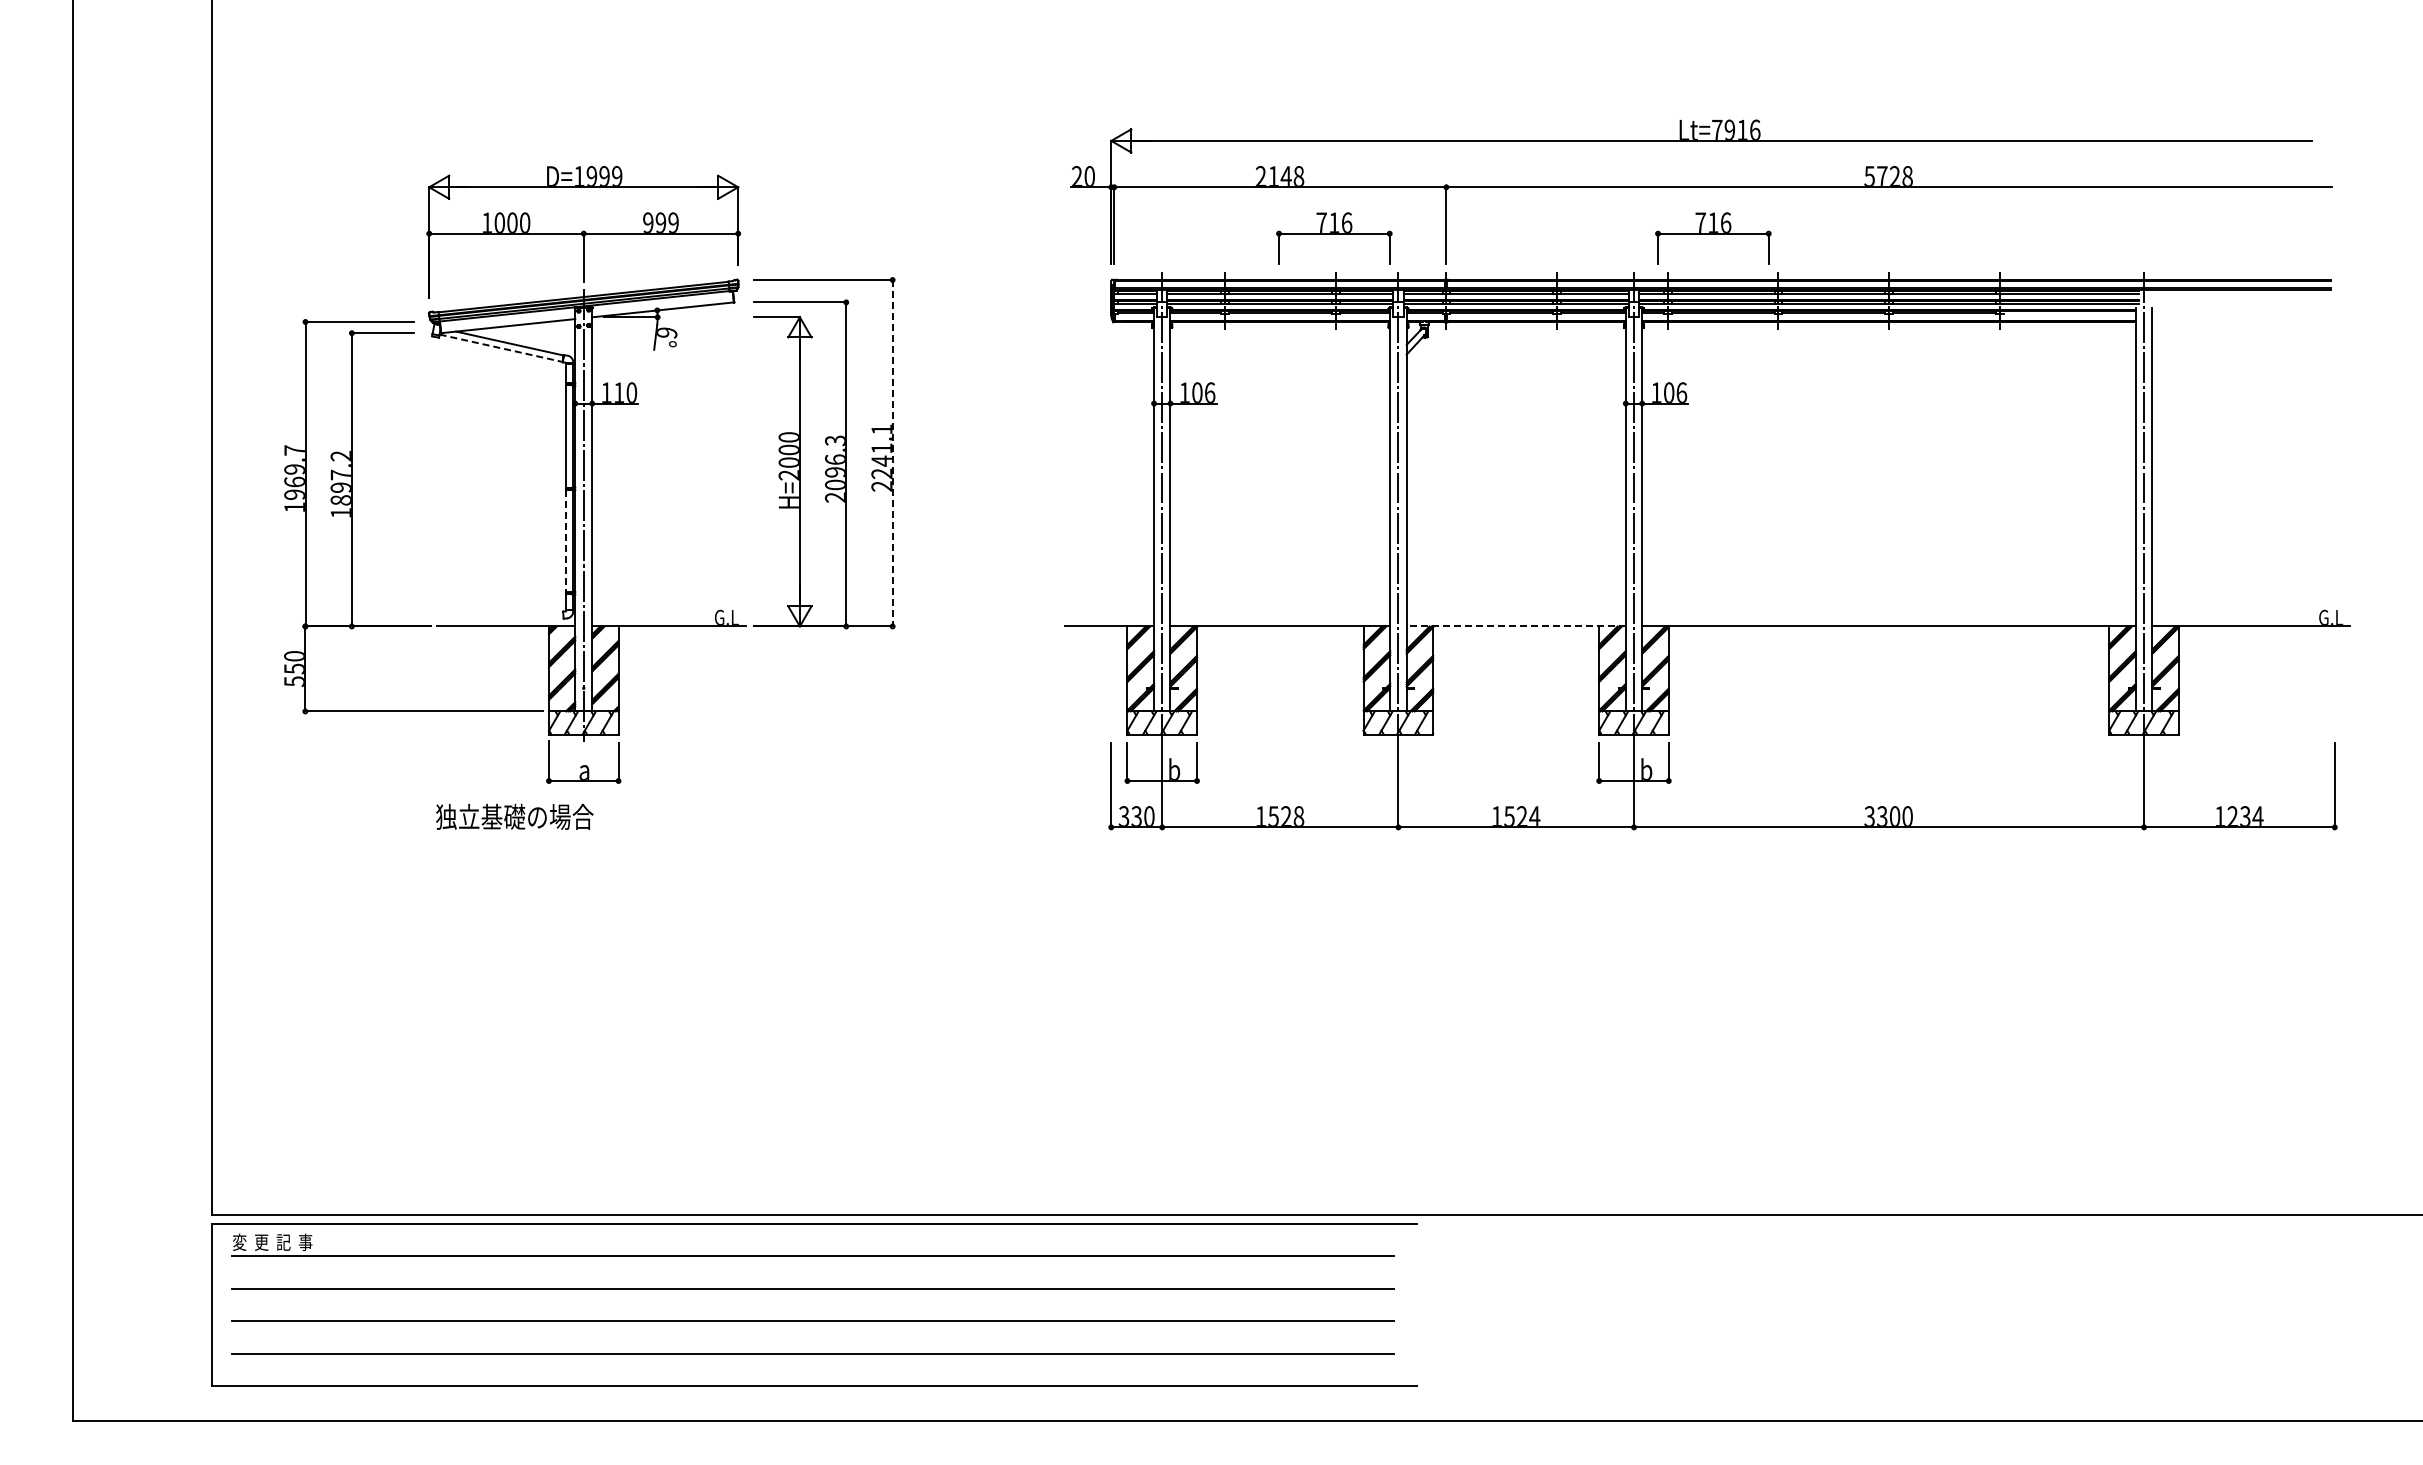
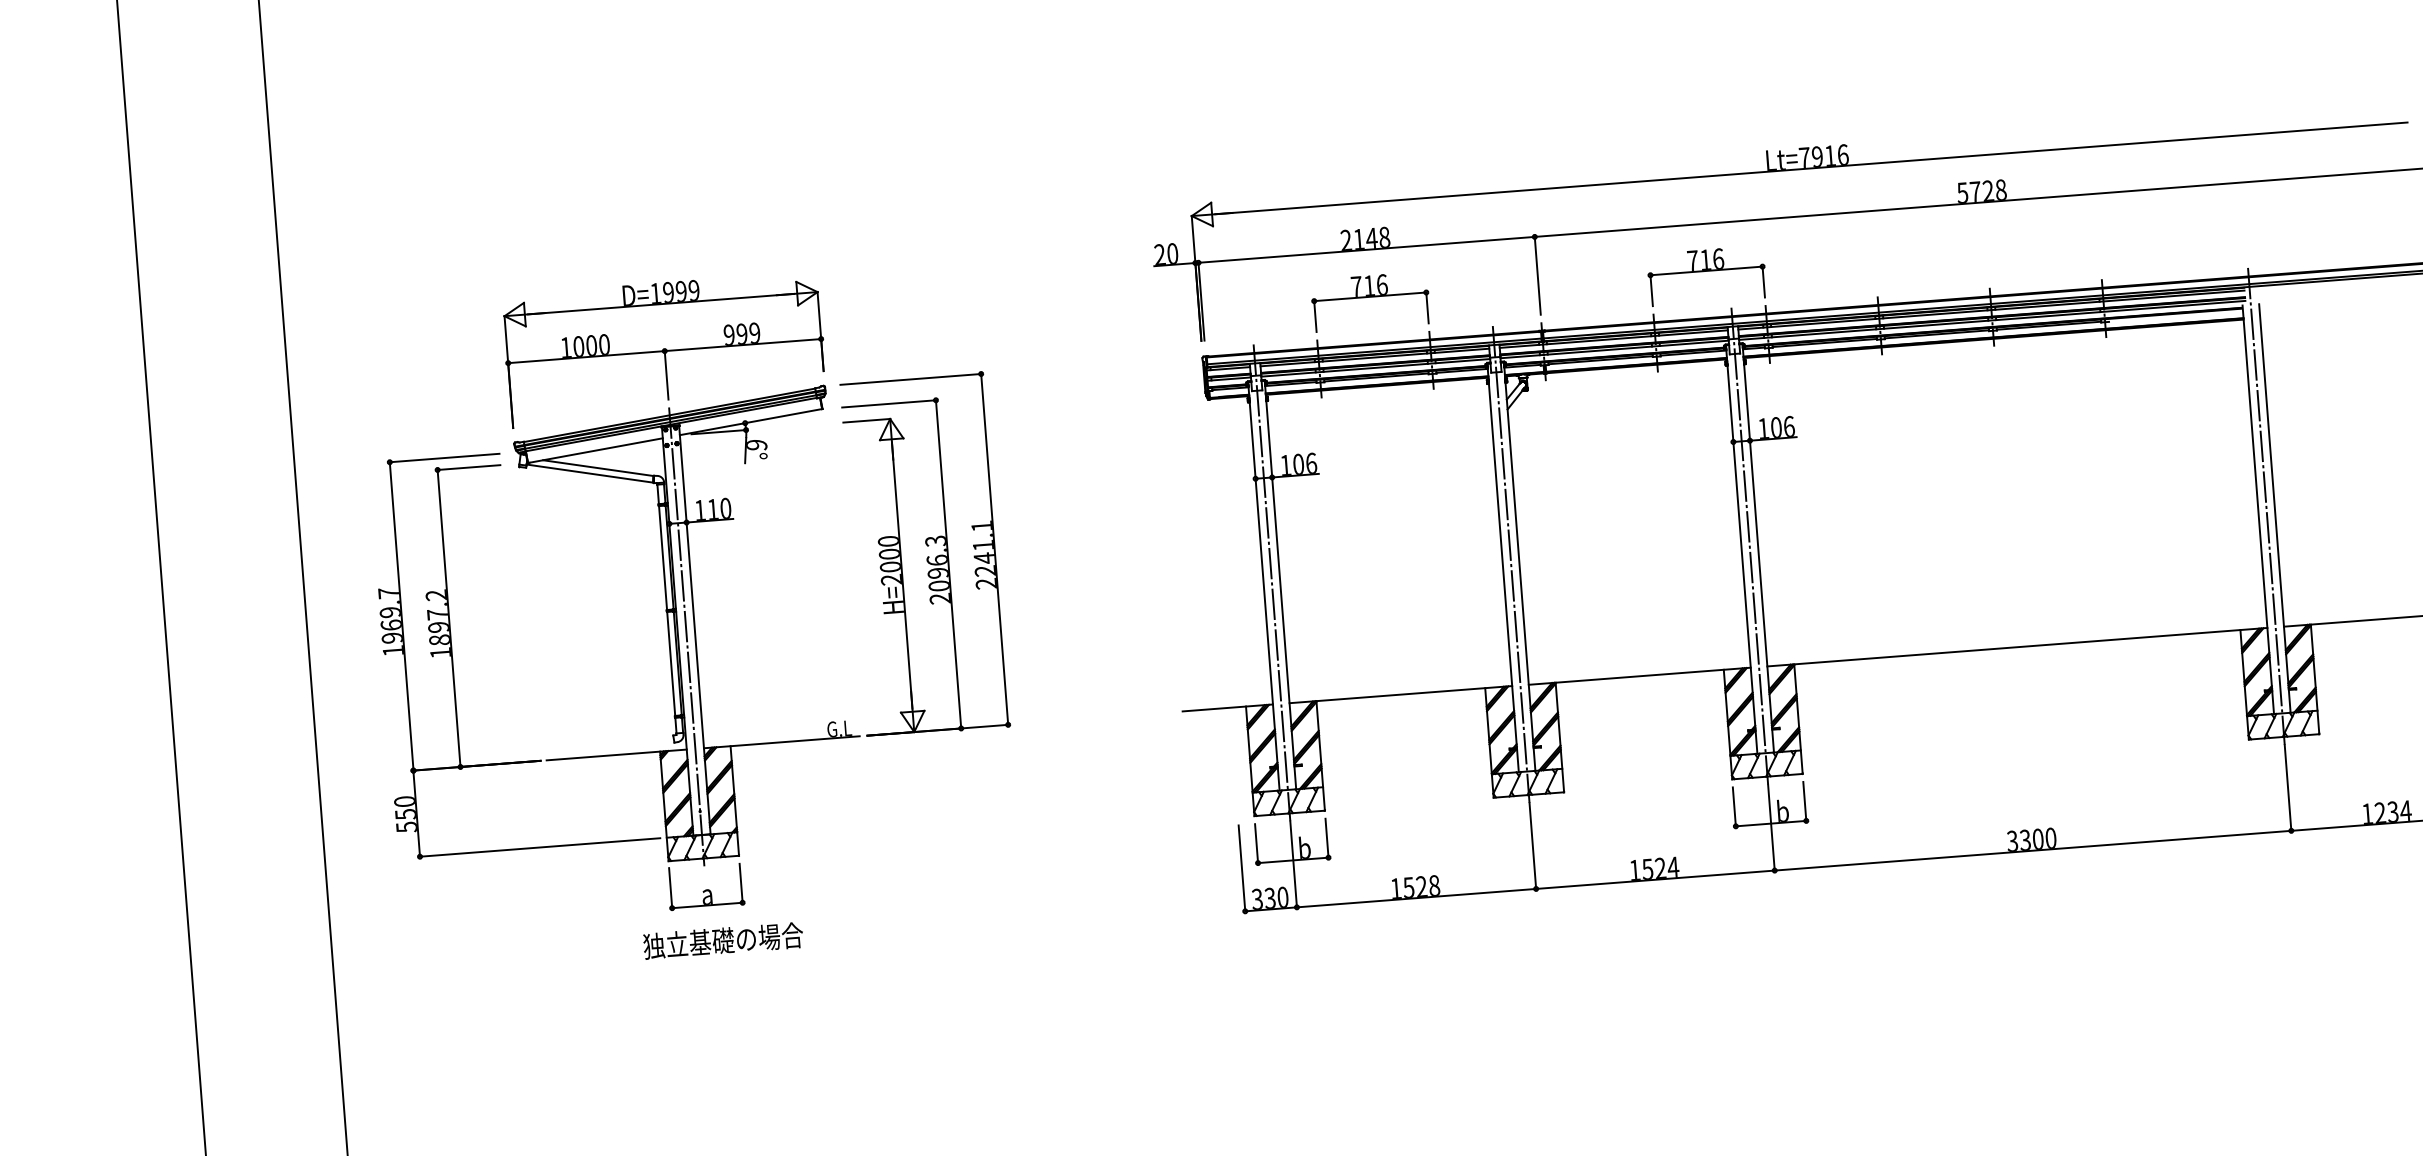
part: (1334, 238) -> (1370, 301), moved
part: (1713, 238) -> (1707, 275), moved
line: (501, 348) -> (590, 473), dashed -> solid
line: (892, 453) -> (994, 549), dashed -> solid
line: (566, 541) -> (671, 664), dashed -> solid
line: (1516, 626) -> (1640, 676), dashed -> solid
text: (514, 816) -> (723, 940), moved

